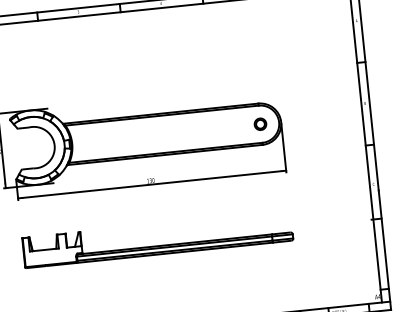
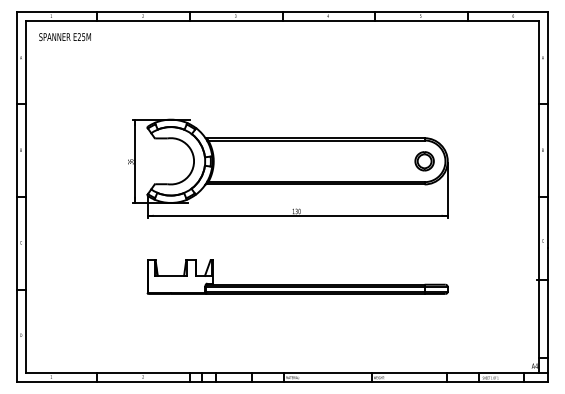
part: (260, 124) -> (424, 161), size x1.43

